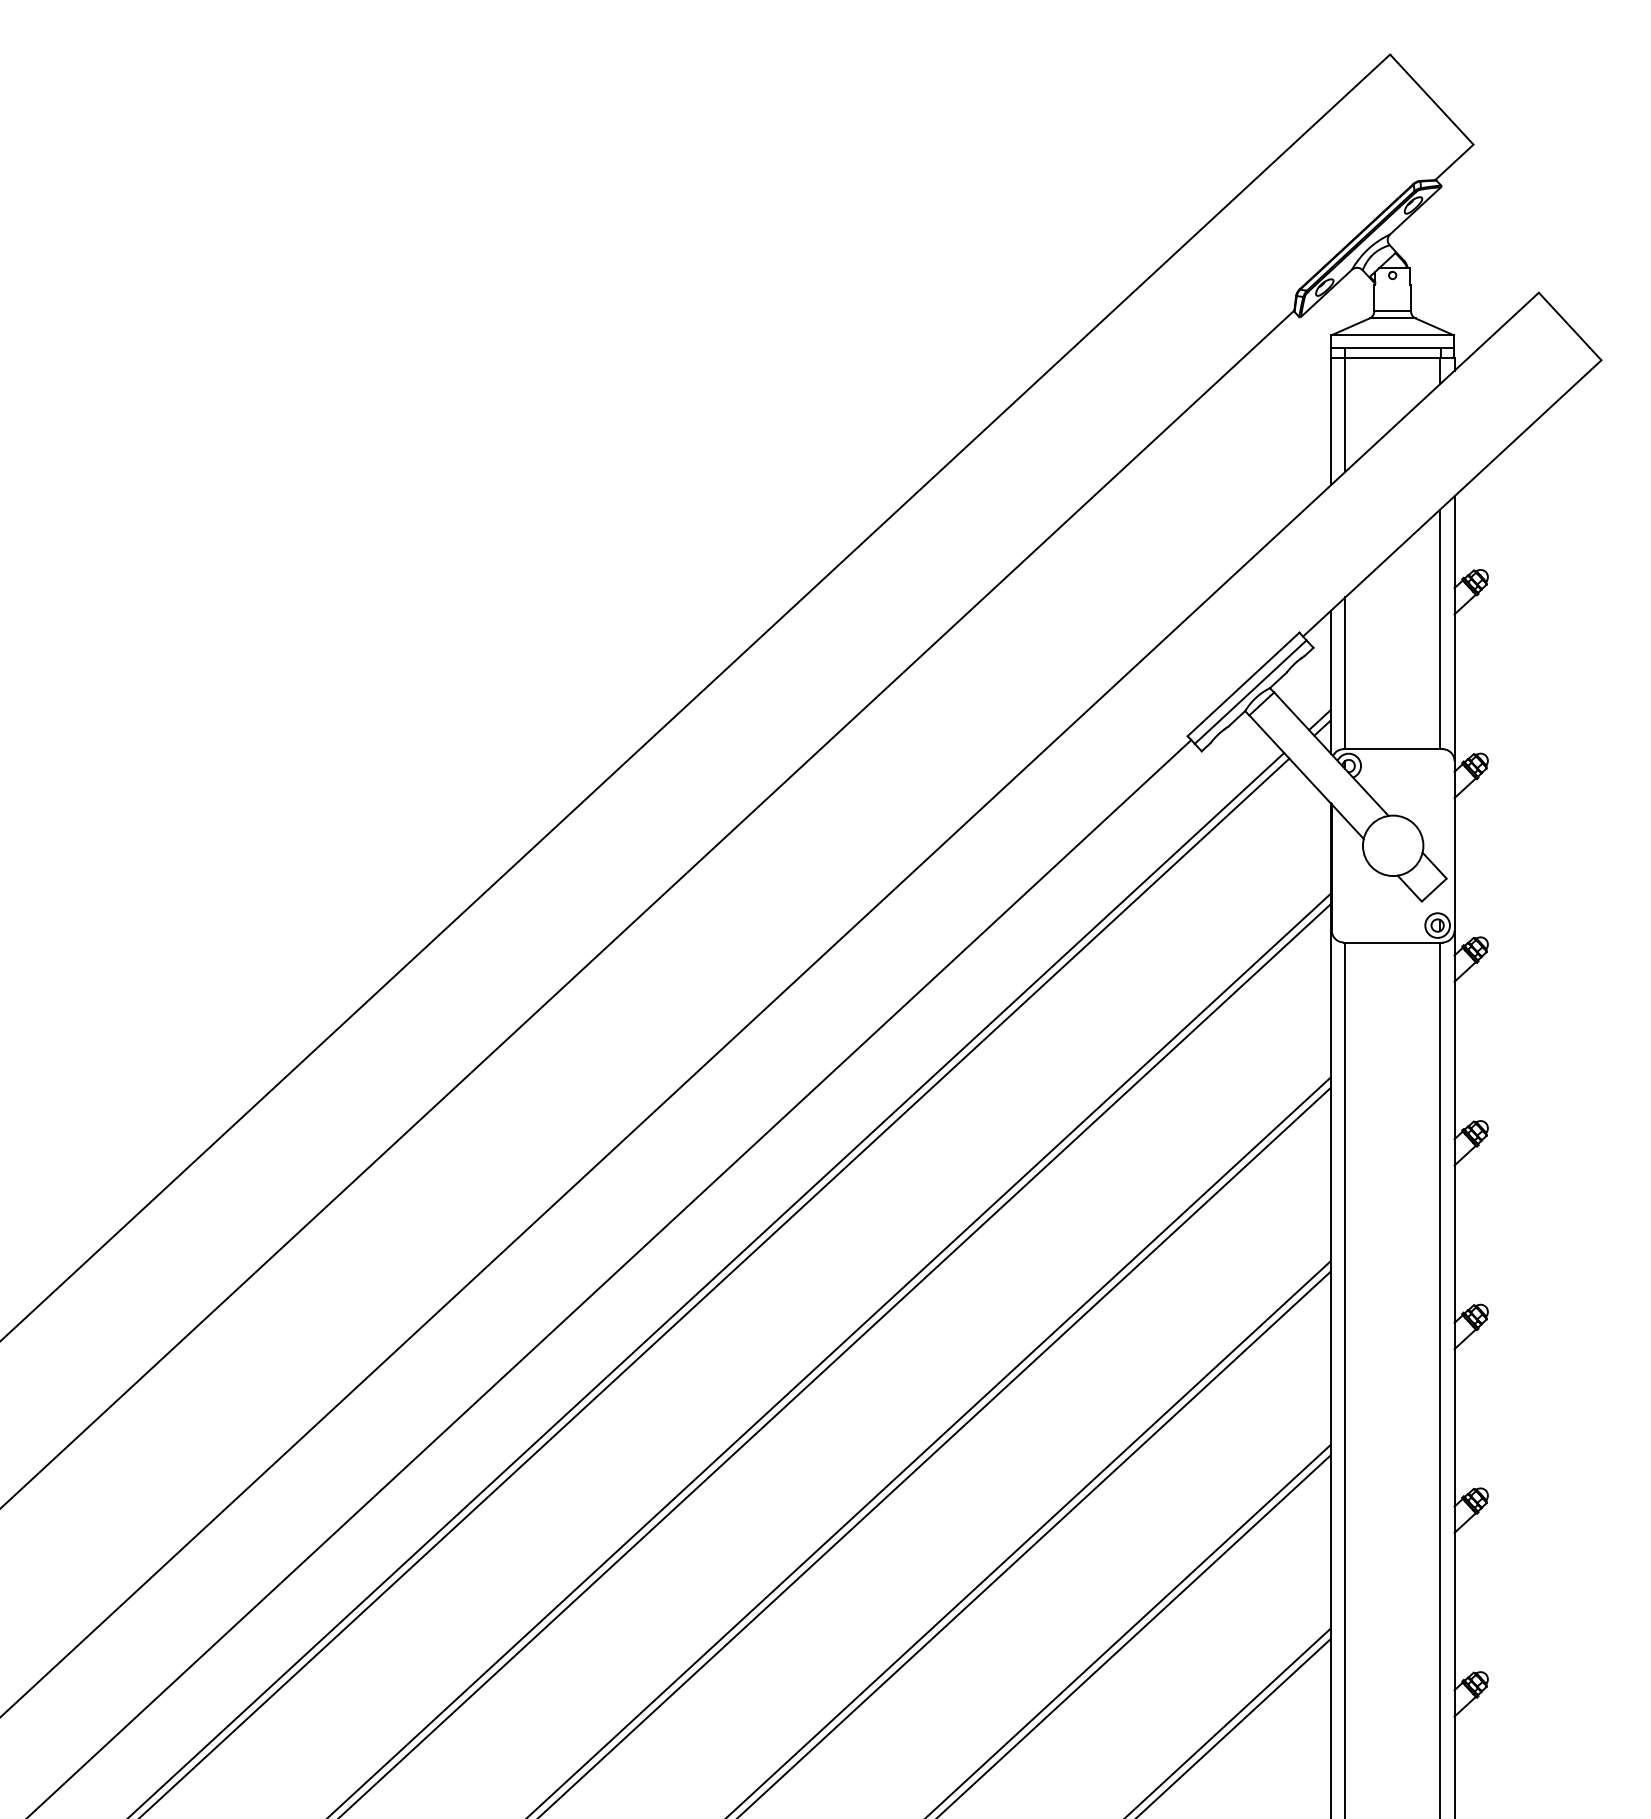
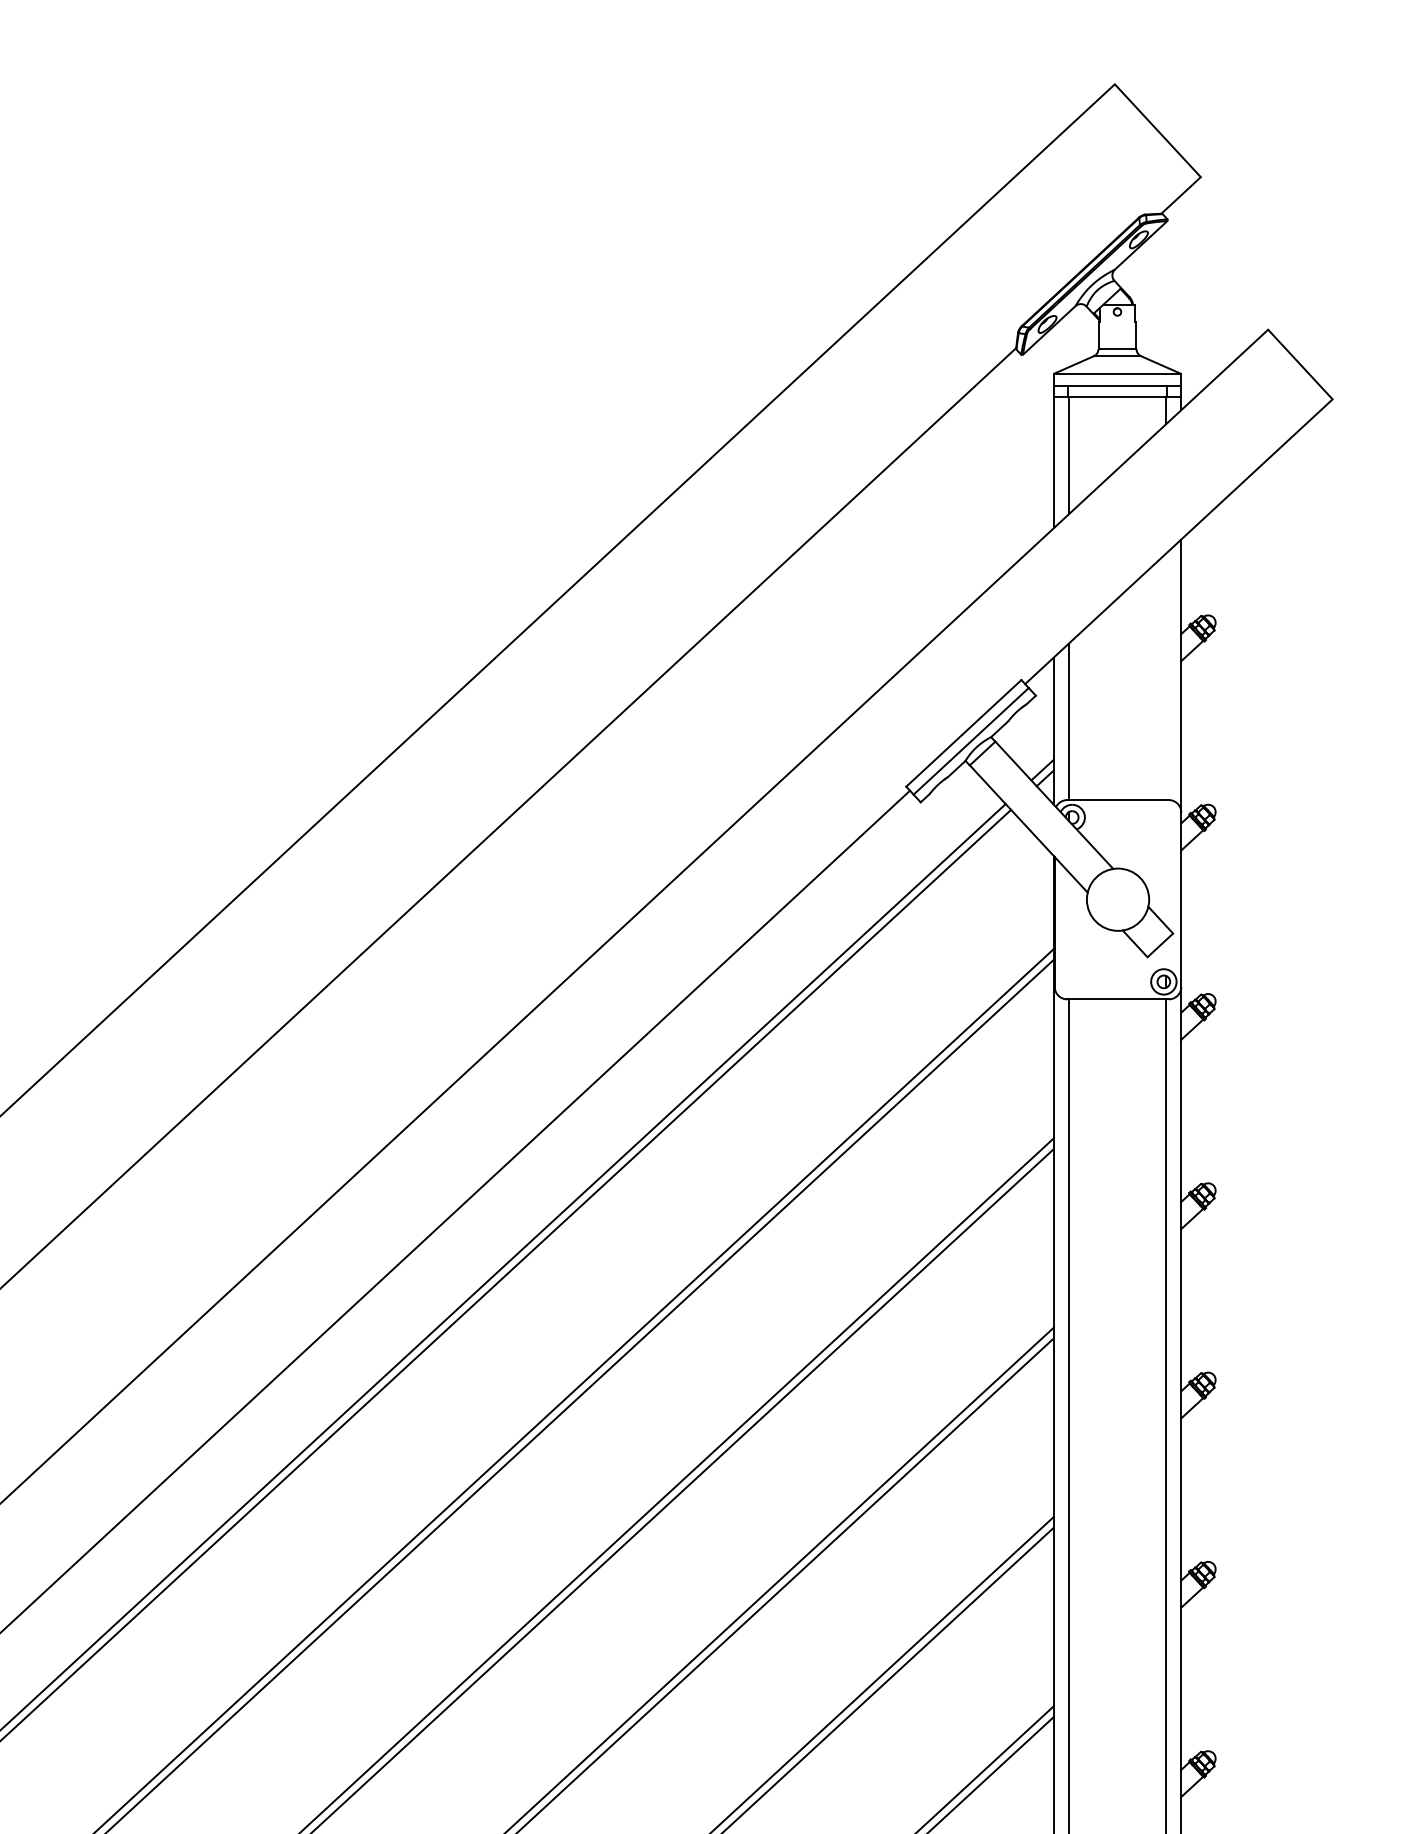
line: (1440, 629) -> (1166, 676), removed

